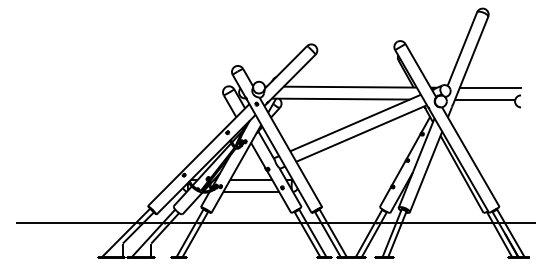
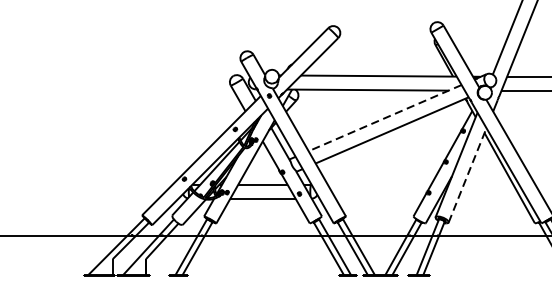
line: (355, 123) -> (384, 118), solid -> dashed
line: (426, 171) -> (468, 174), solid -> dashed

